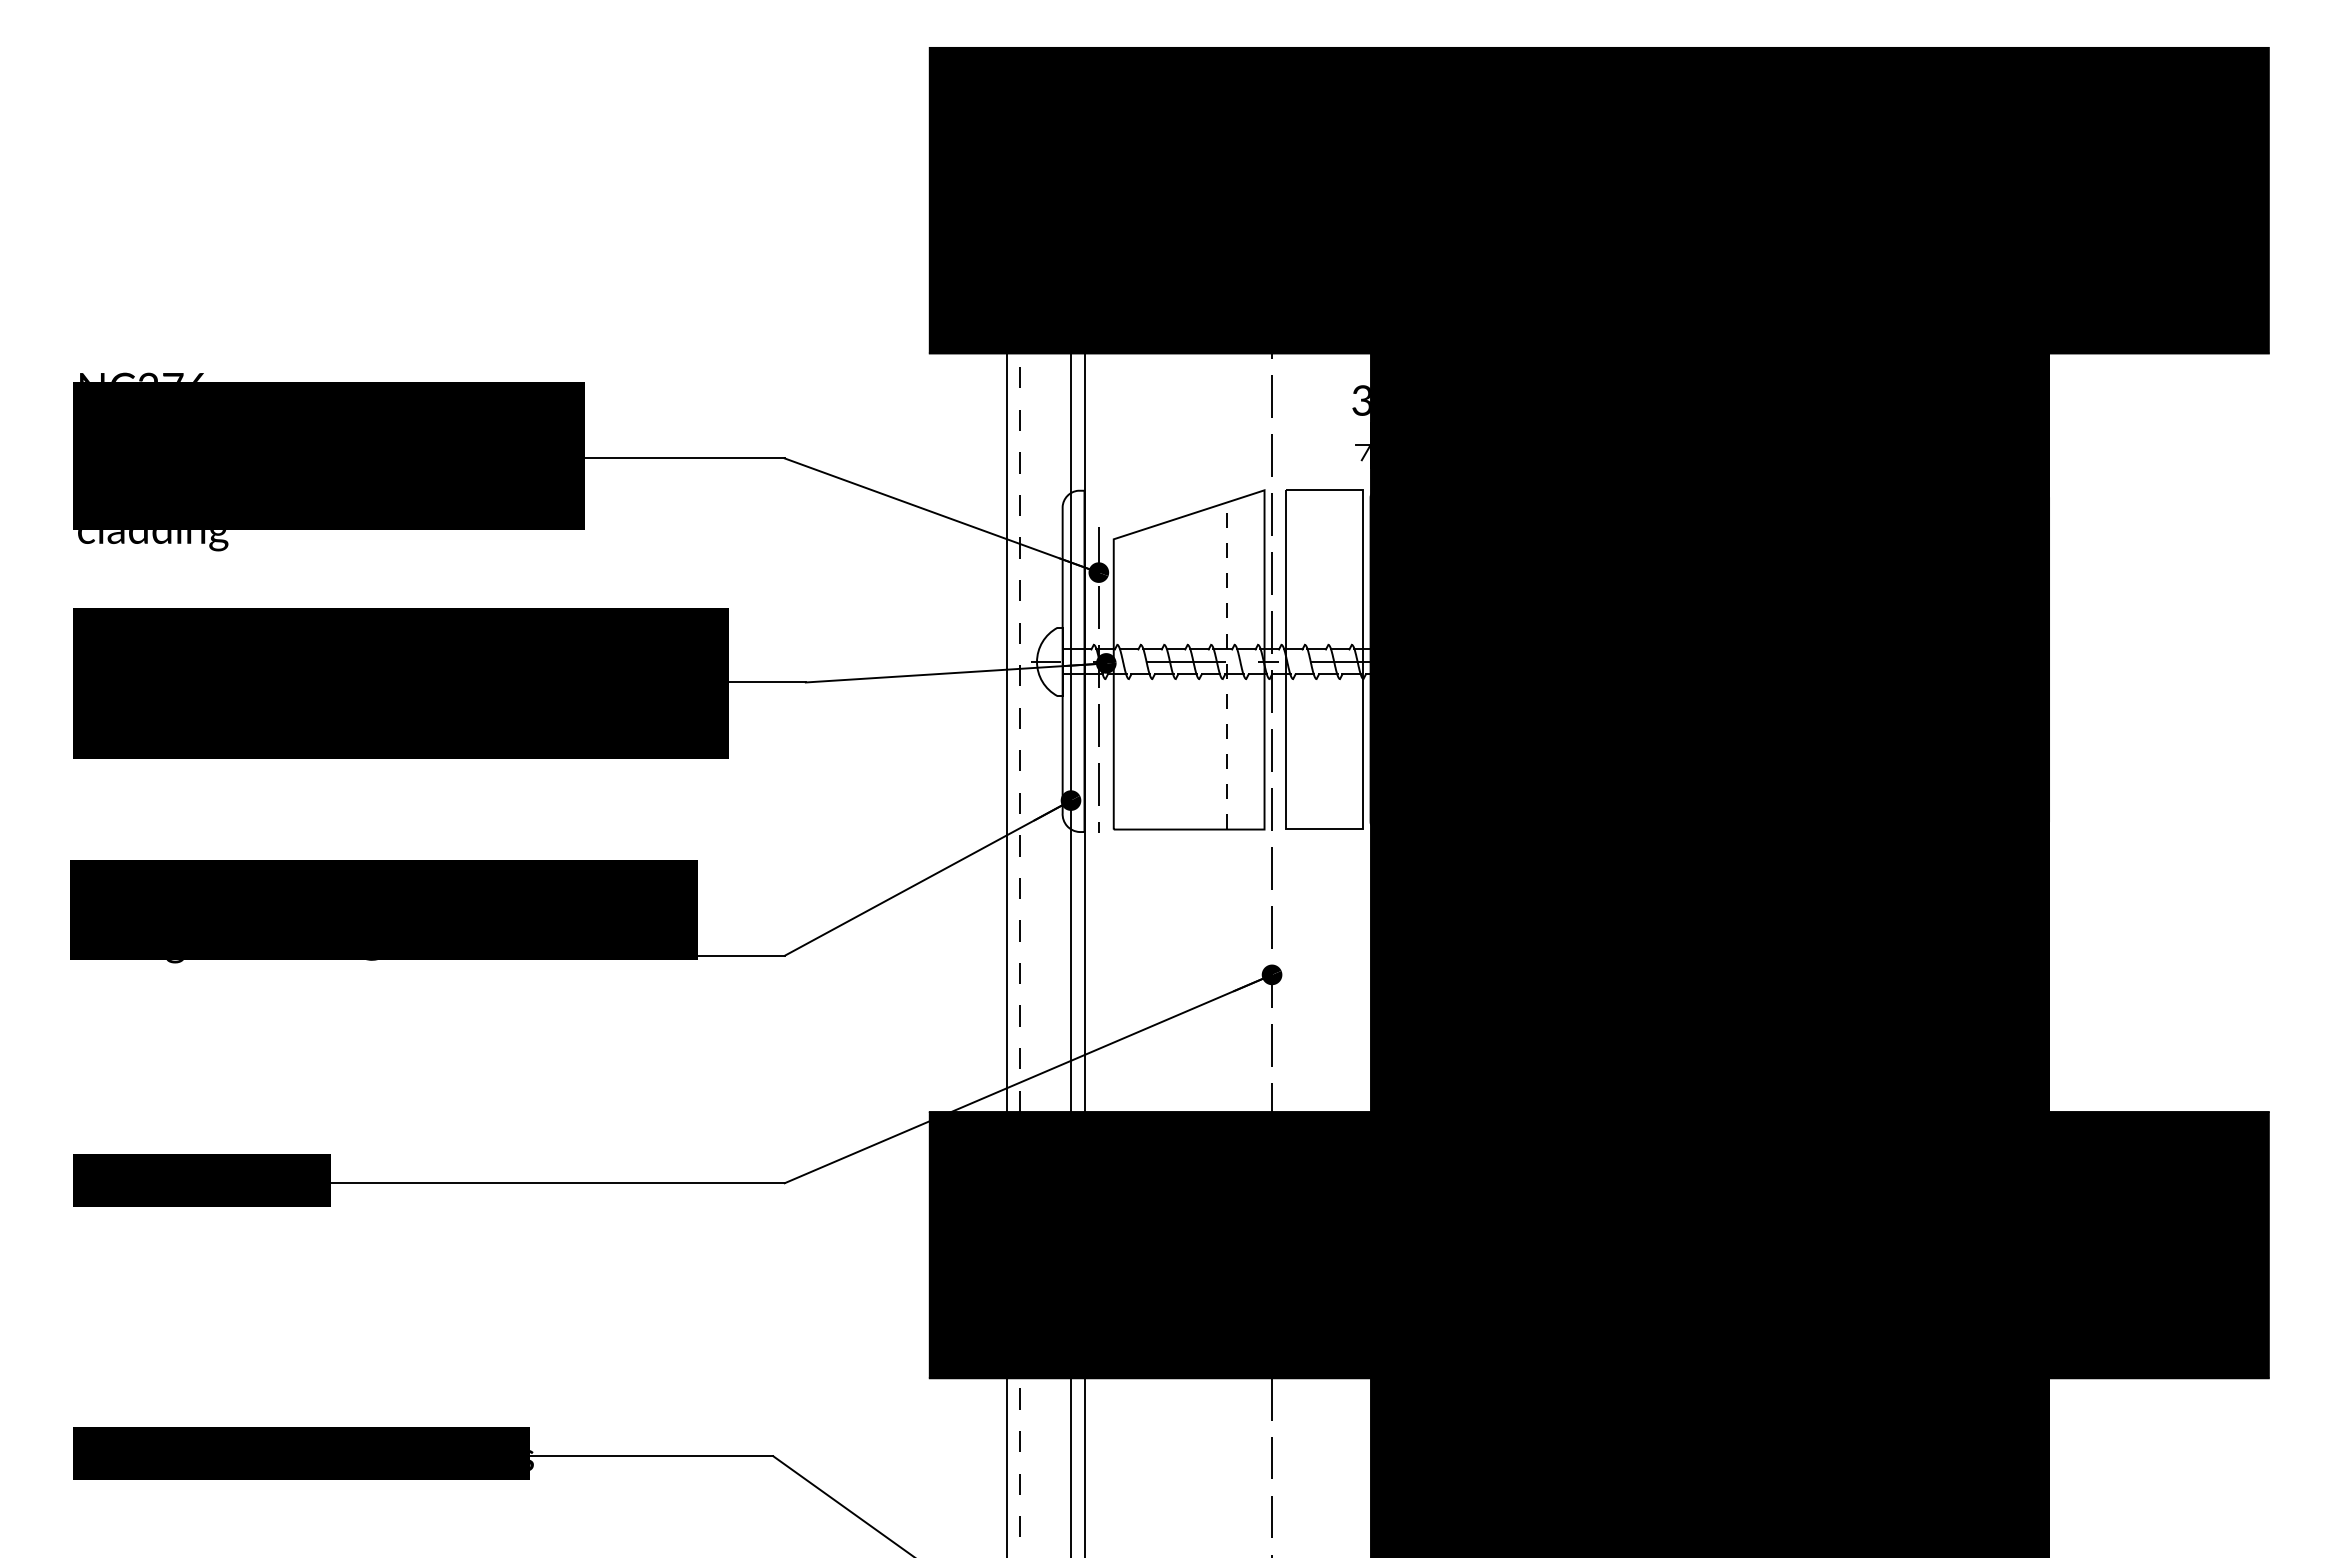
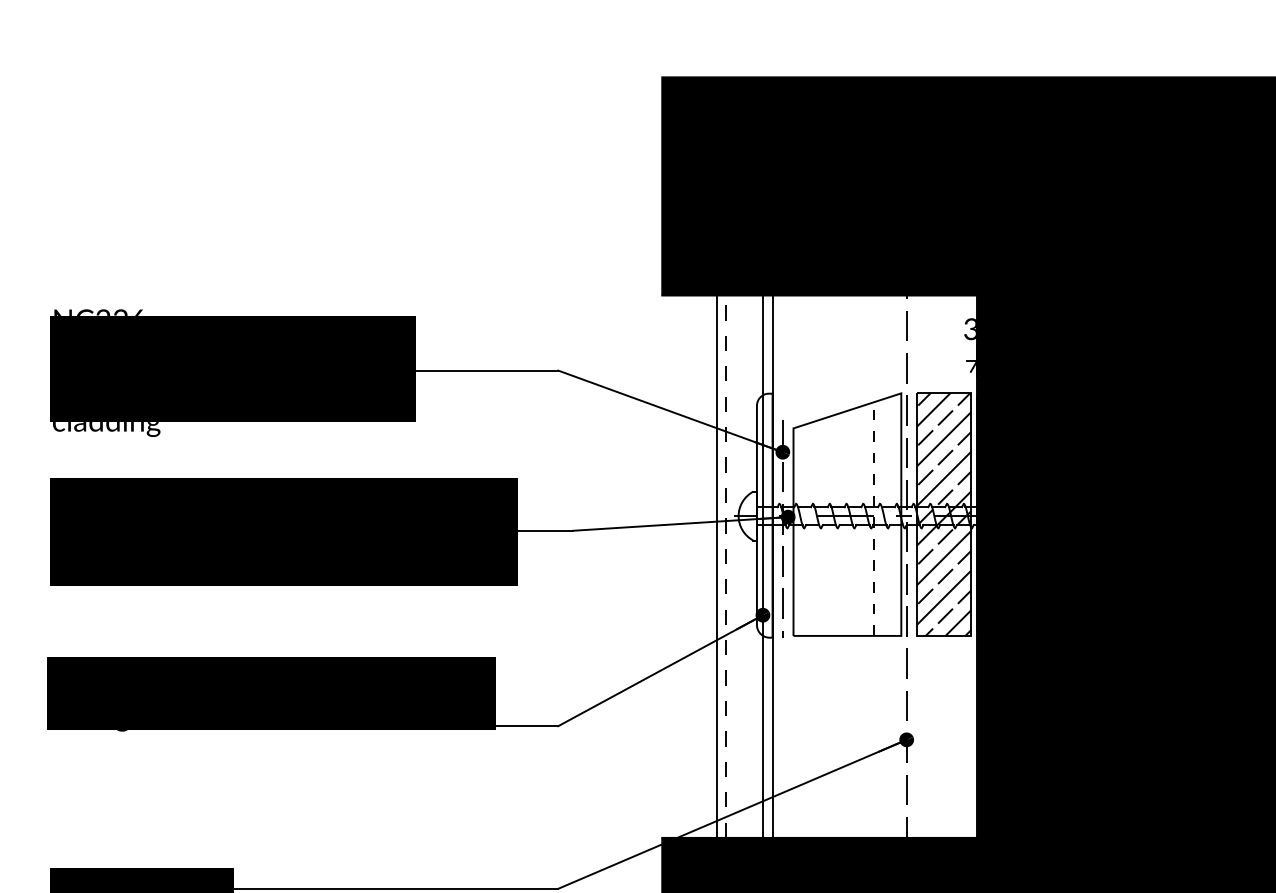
text: (173, 376) -> (121, 312), NC276 -> NC226
hatch: (1324, 659) -> (944, 514), added

